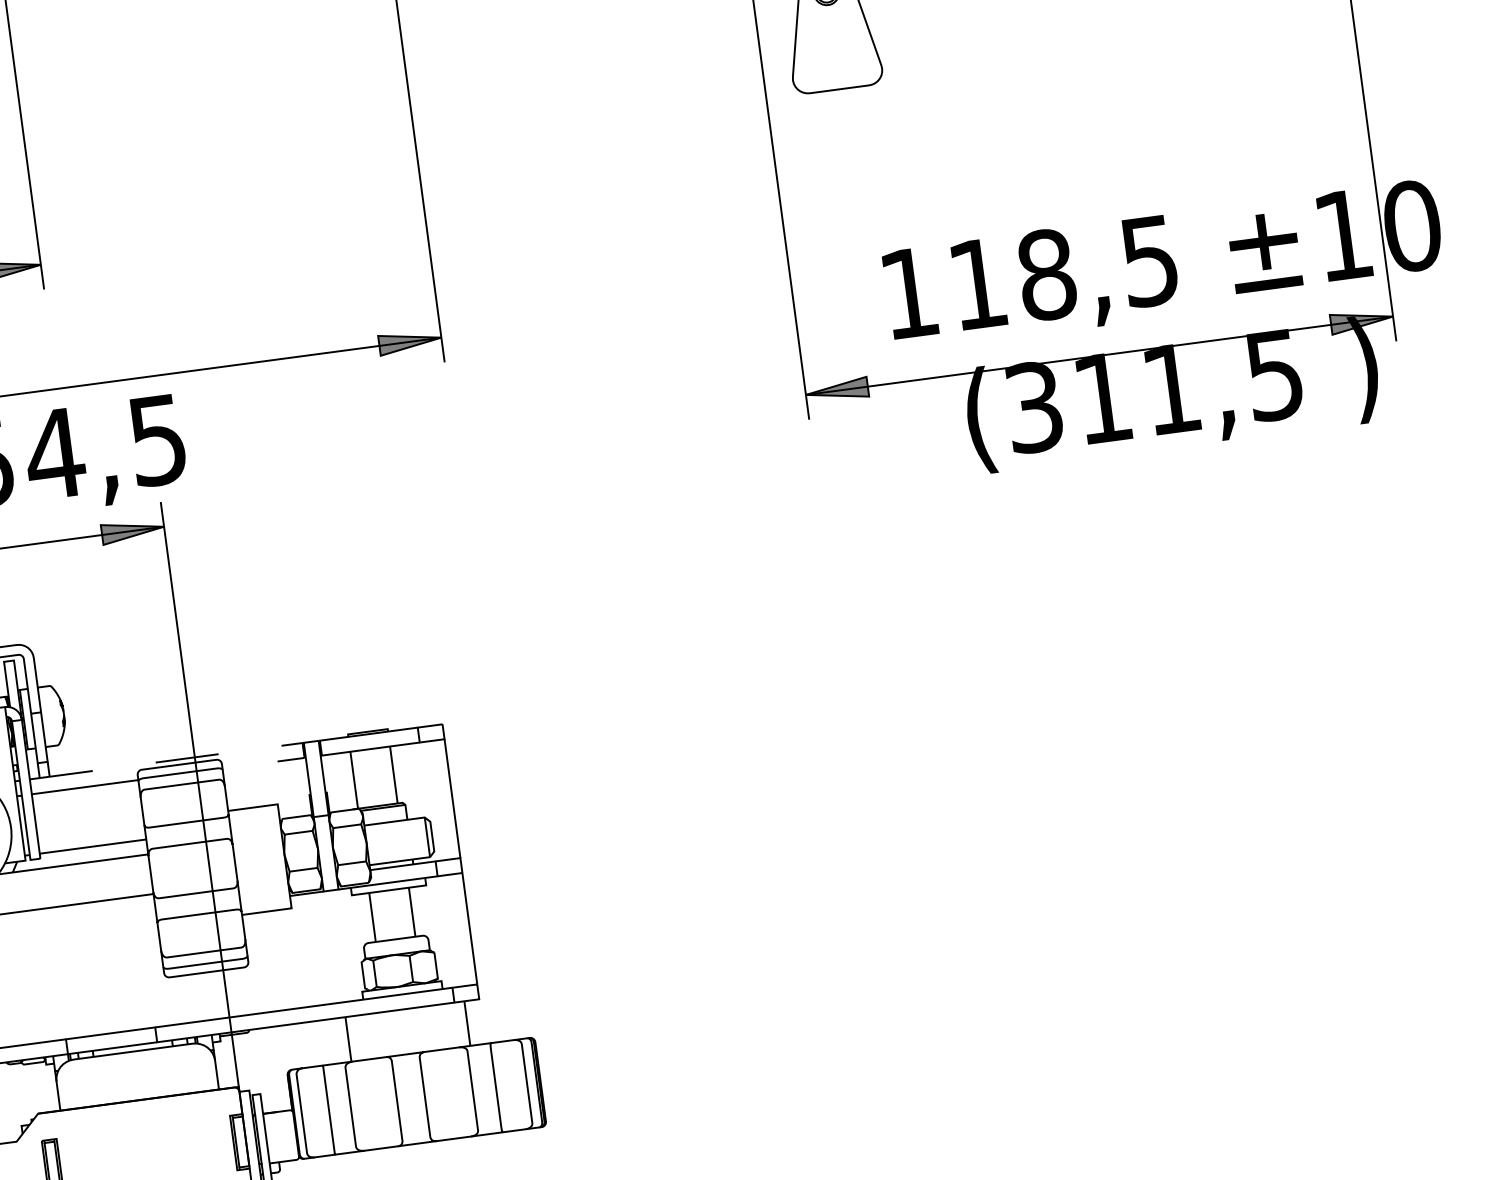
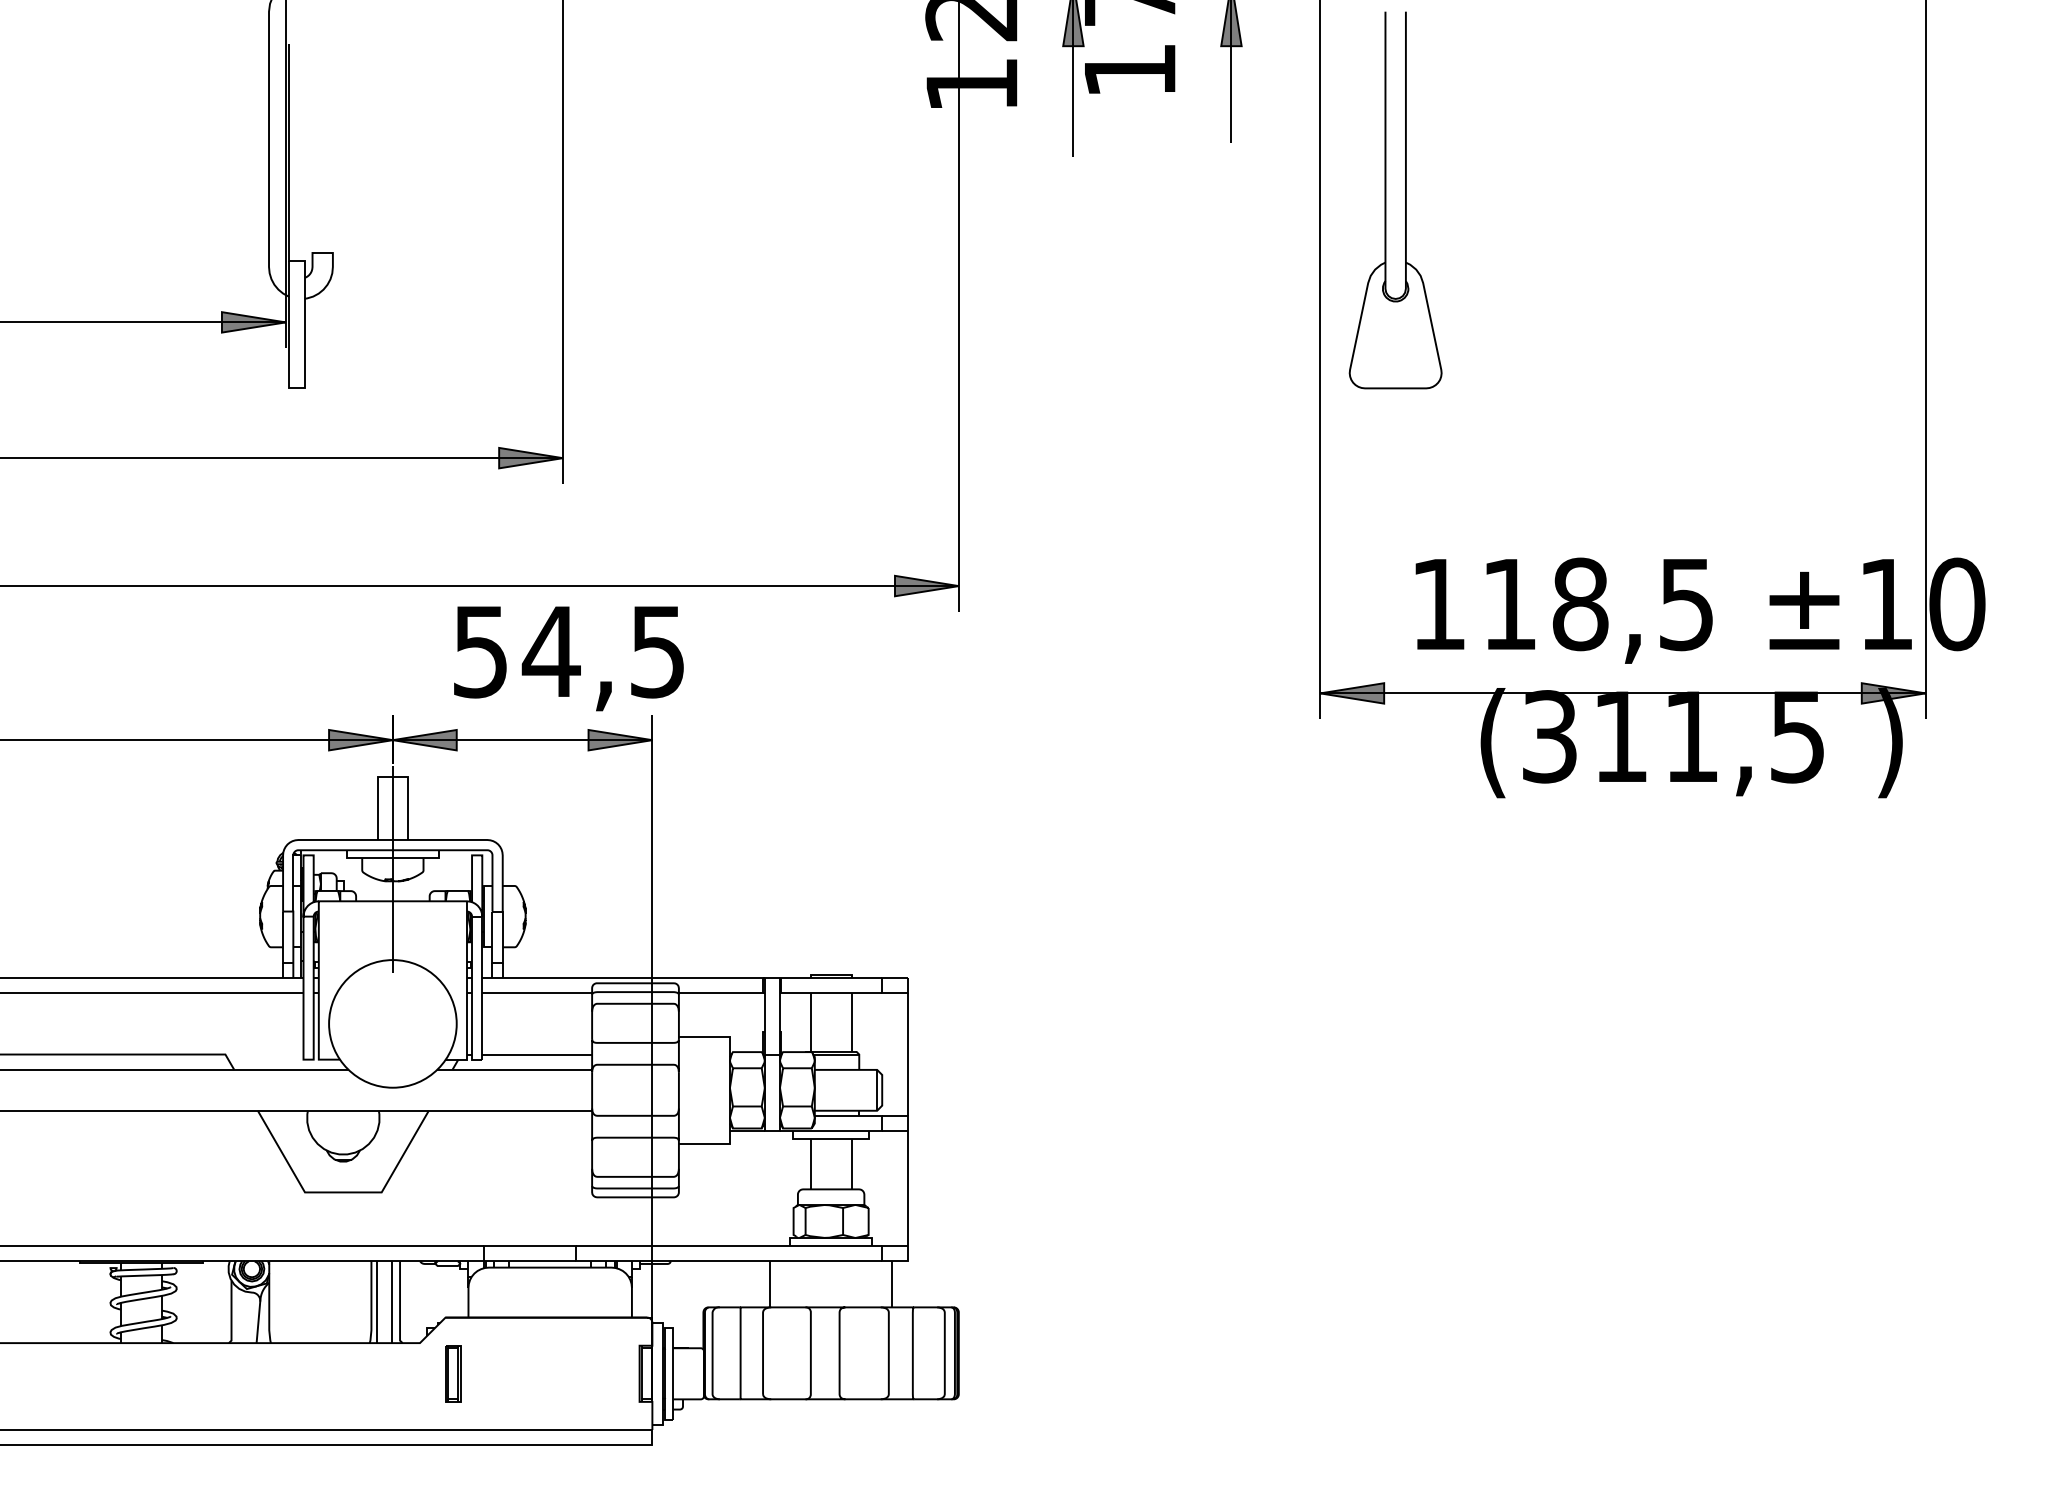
line: (216, 754) -> (674, 977), dashed -> solid

